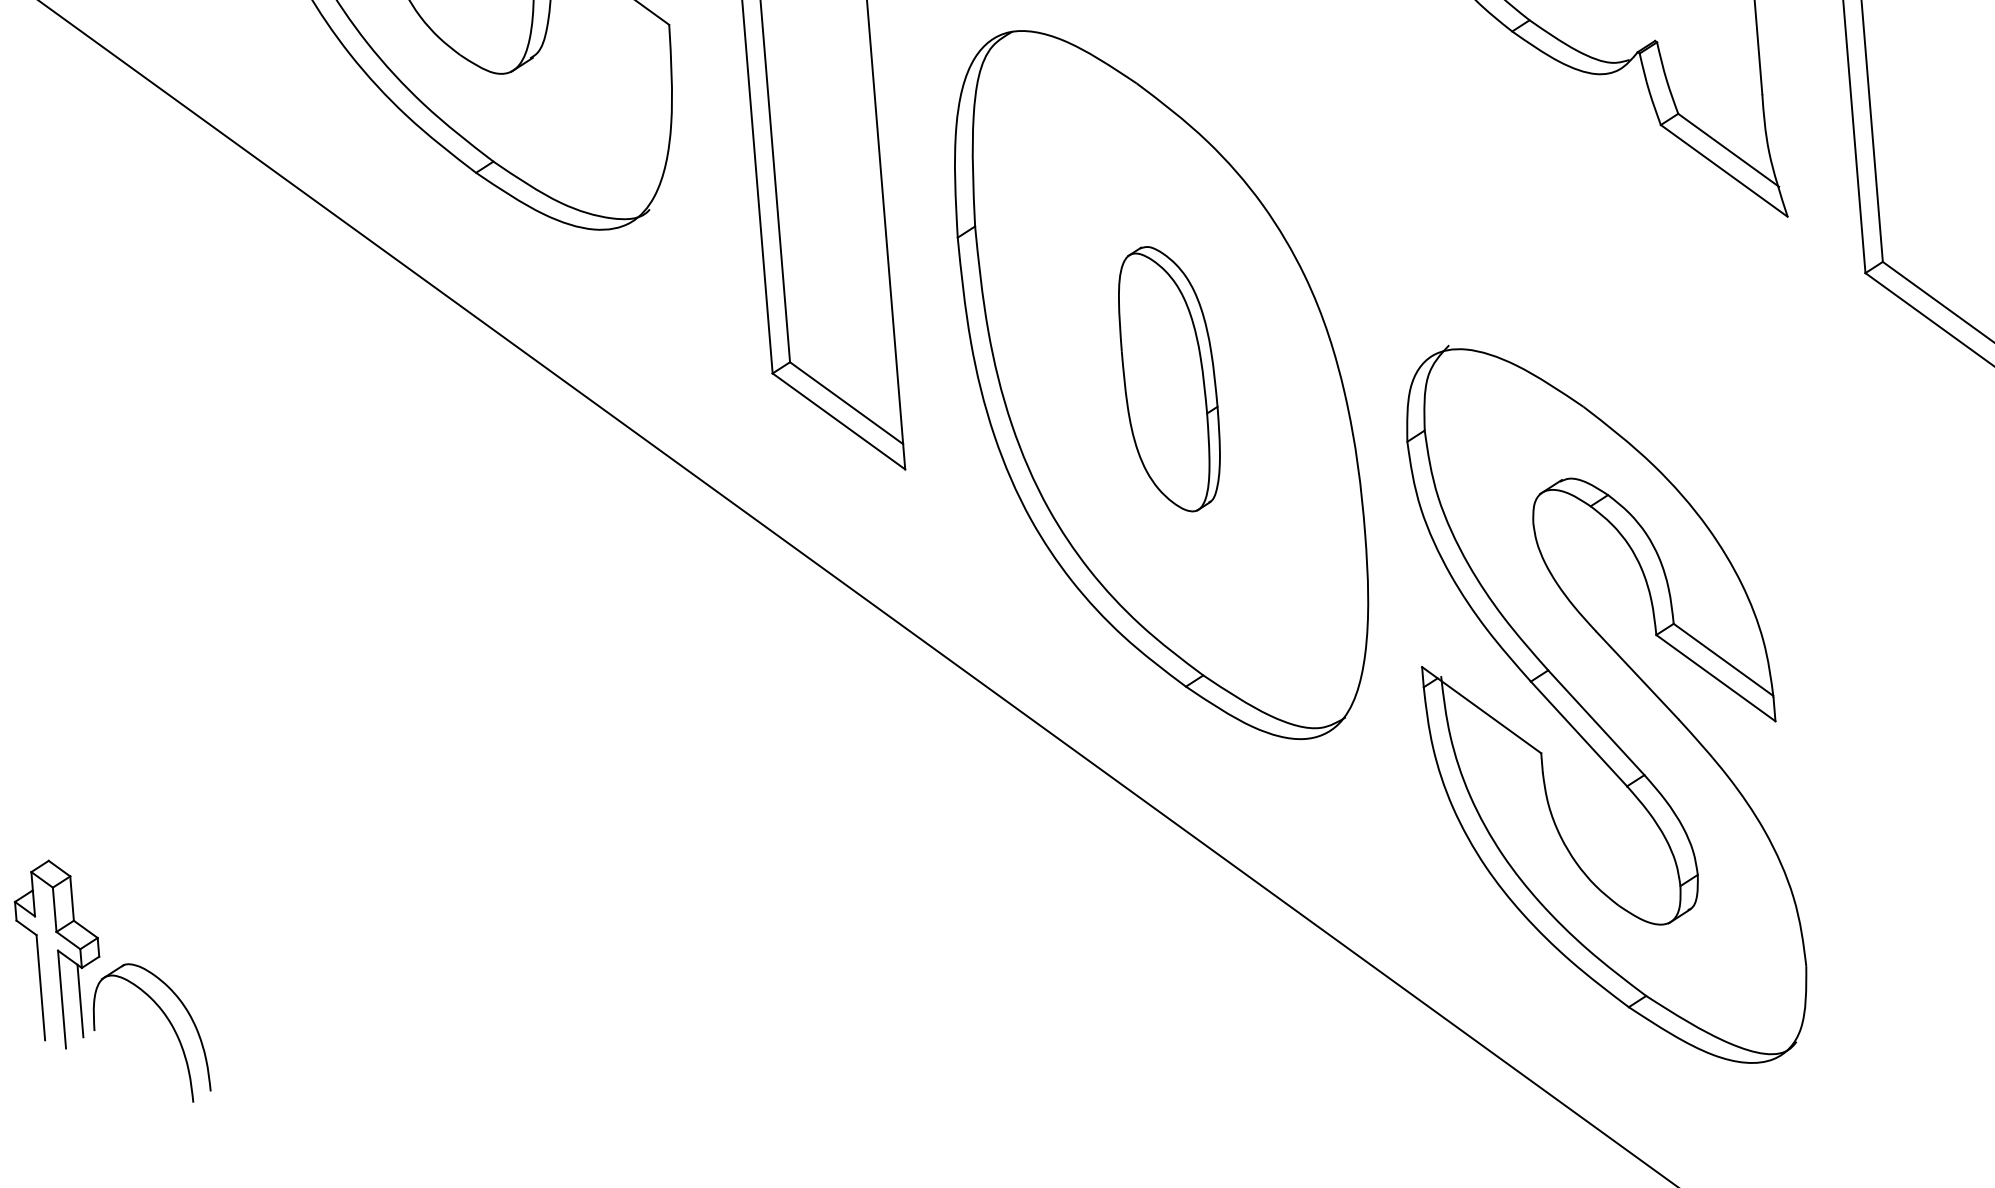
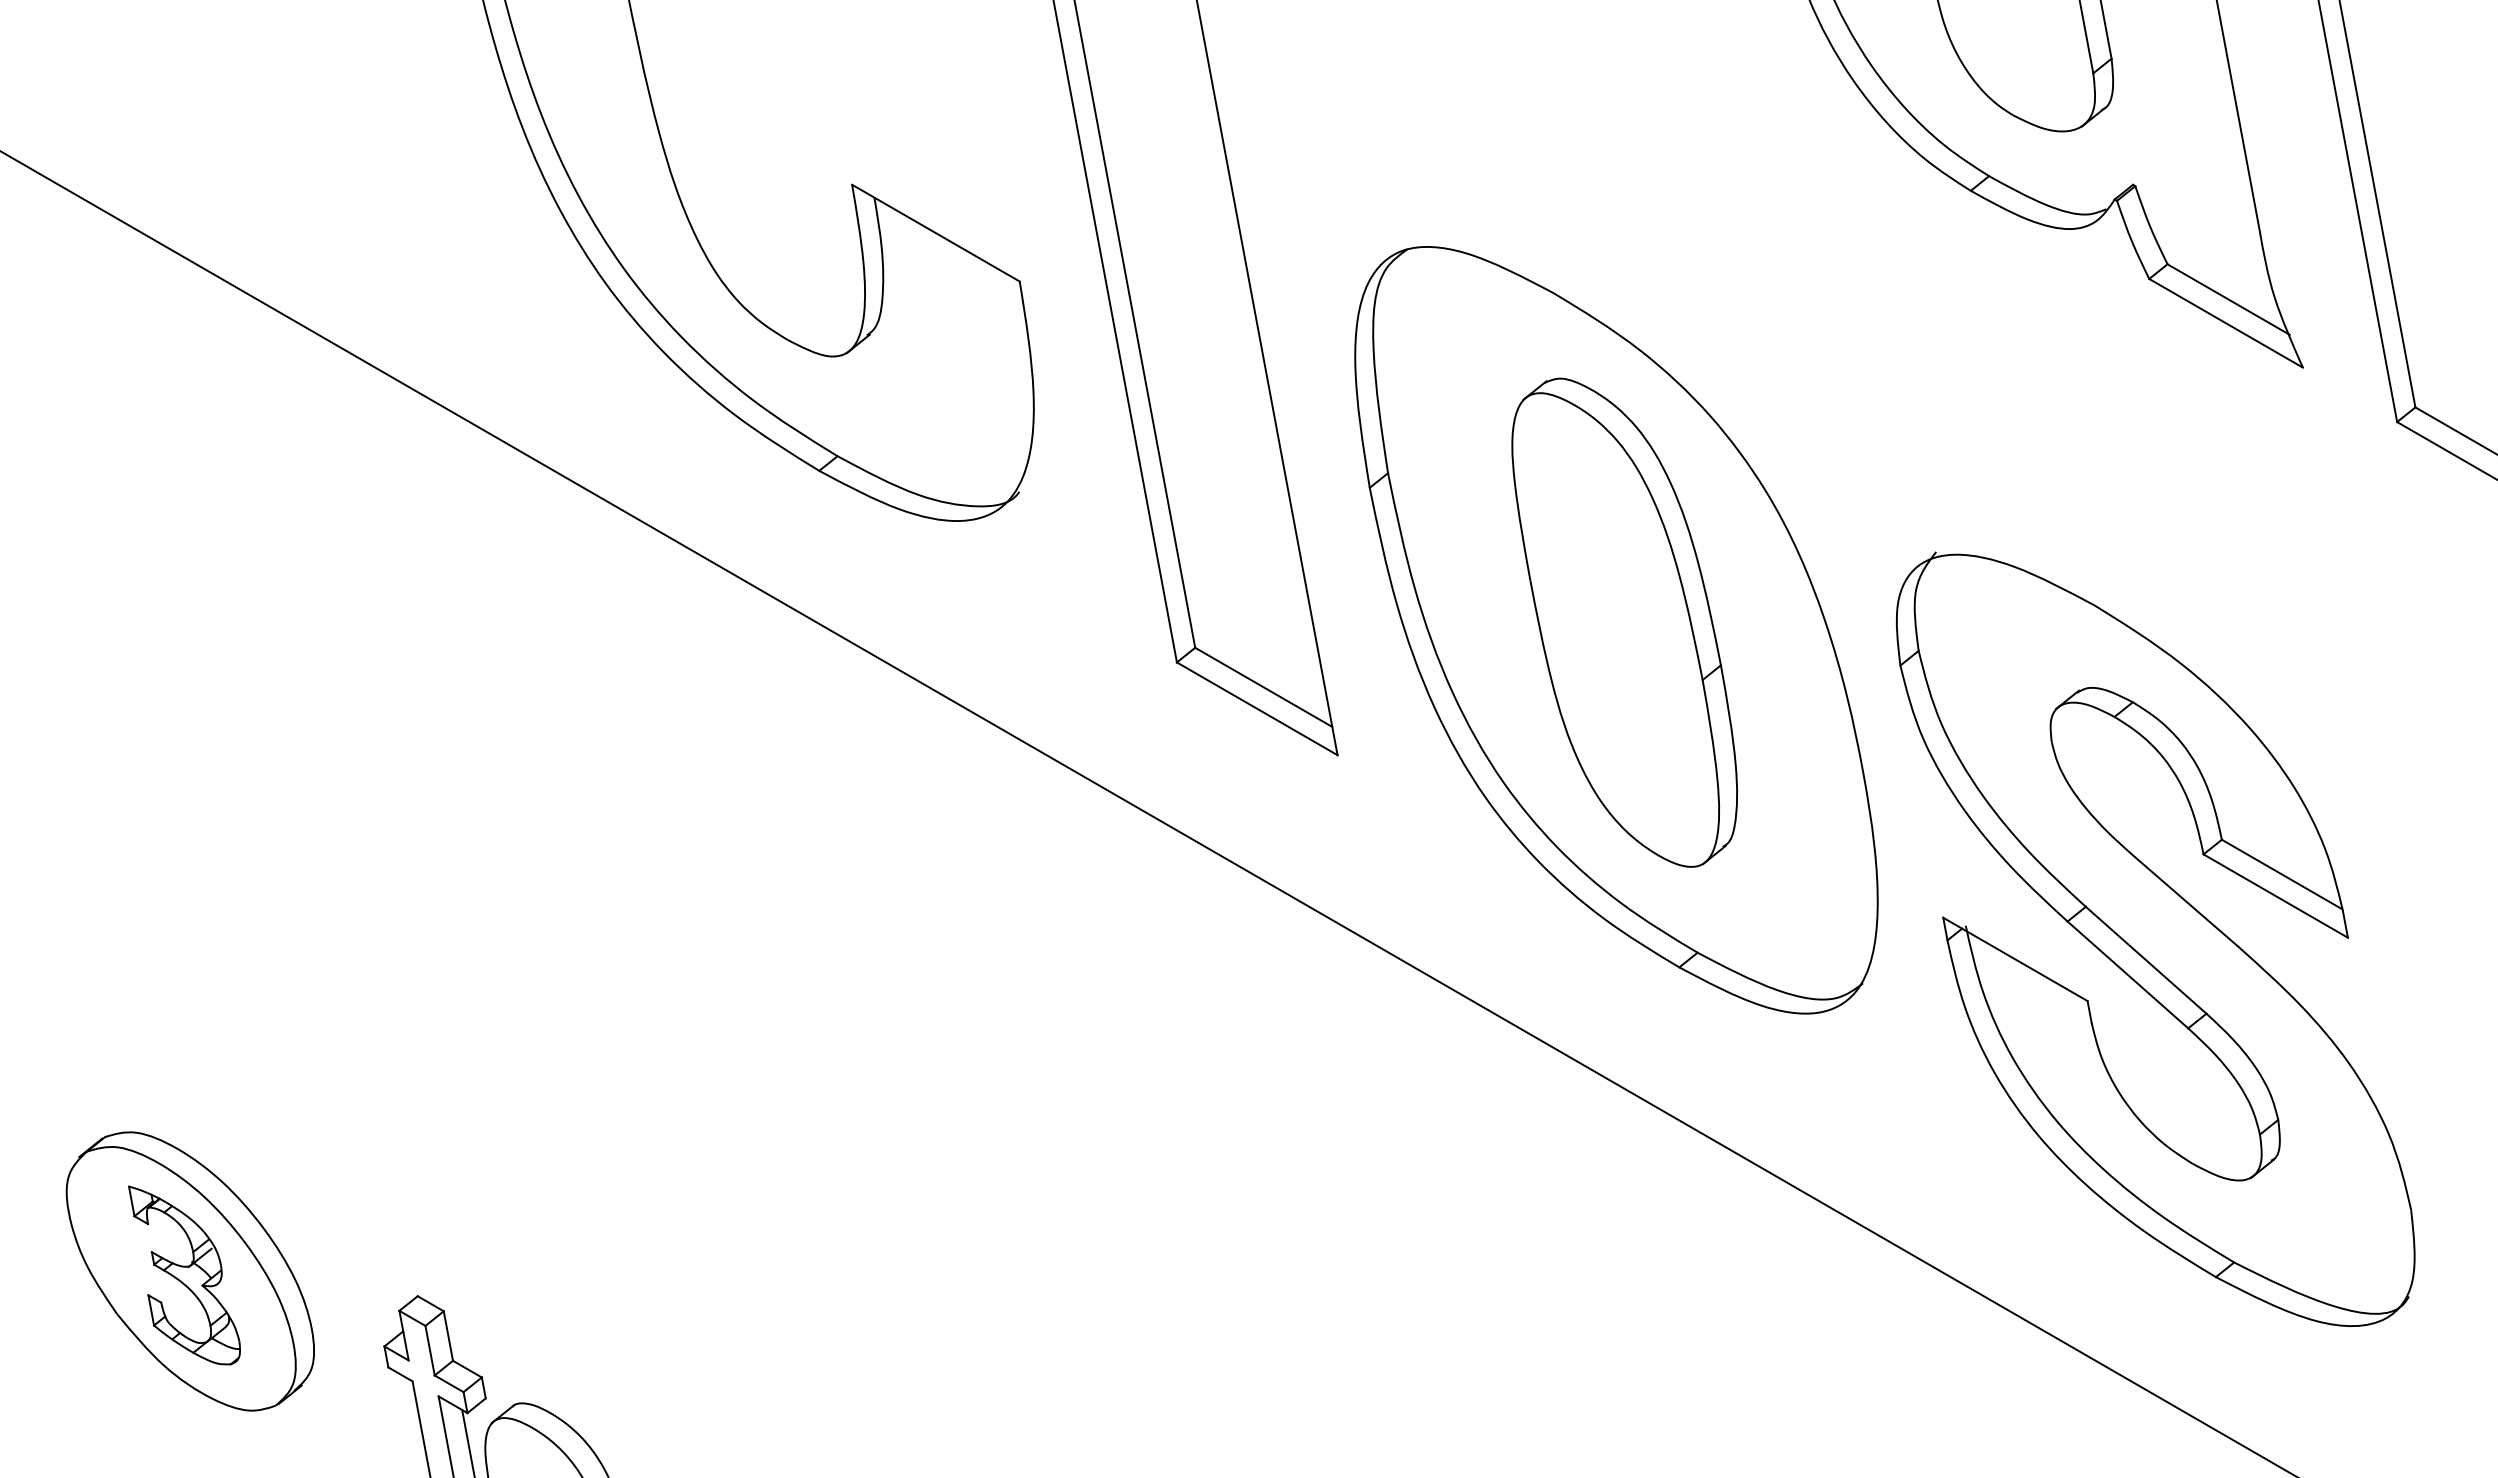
part: (1169, 378) -> (1624, 622), size x1.67

